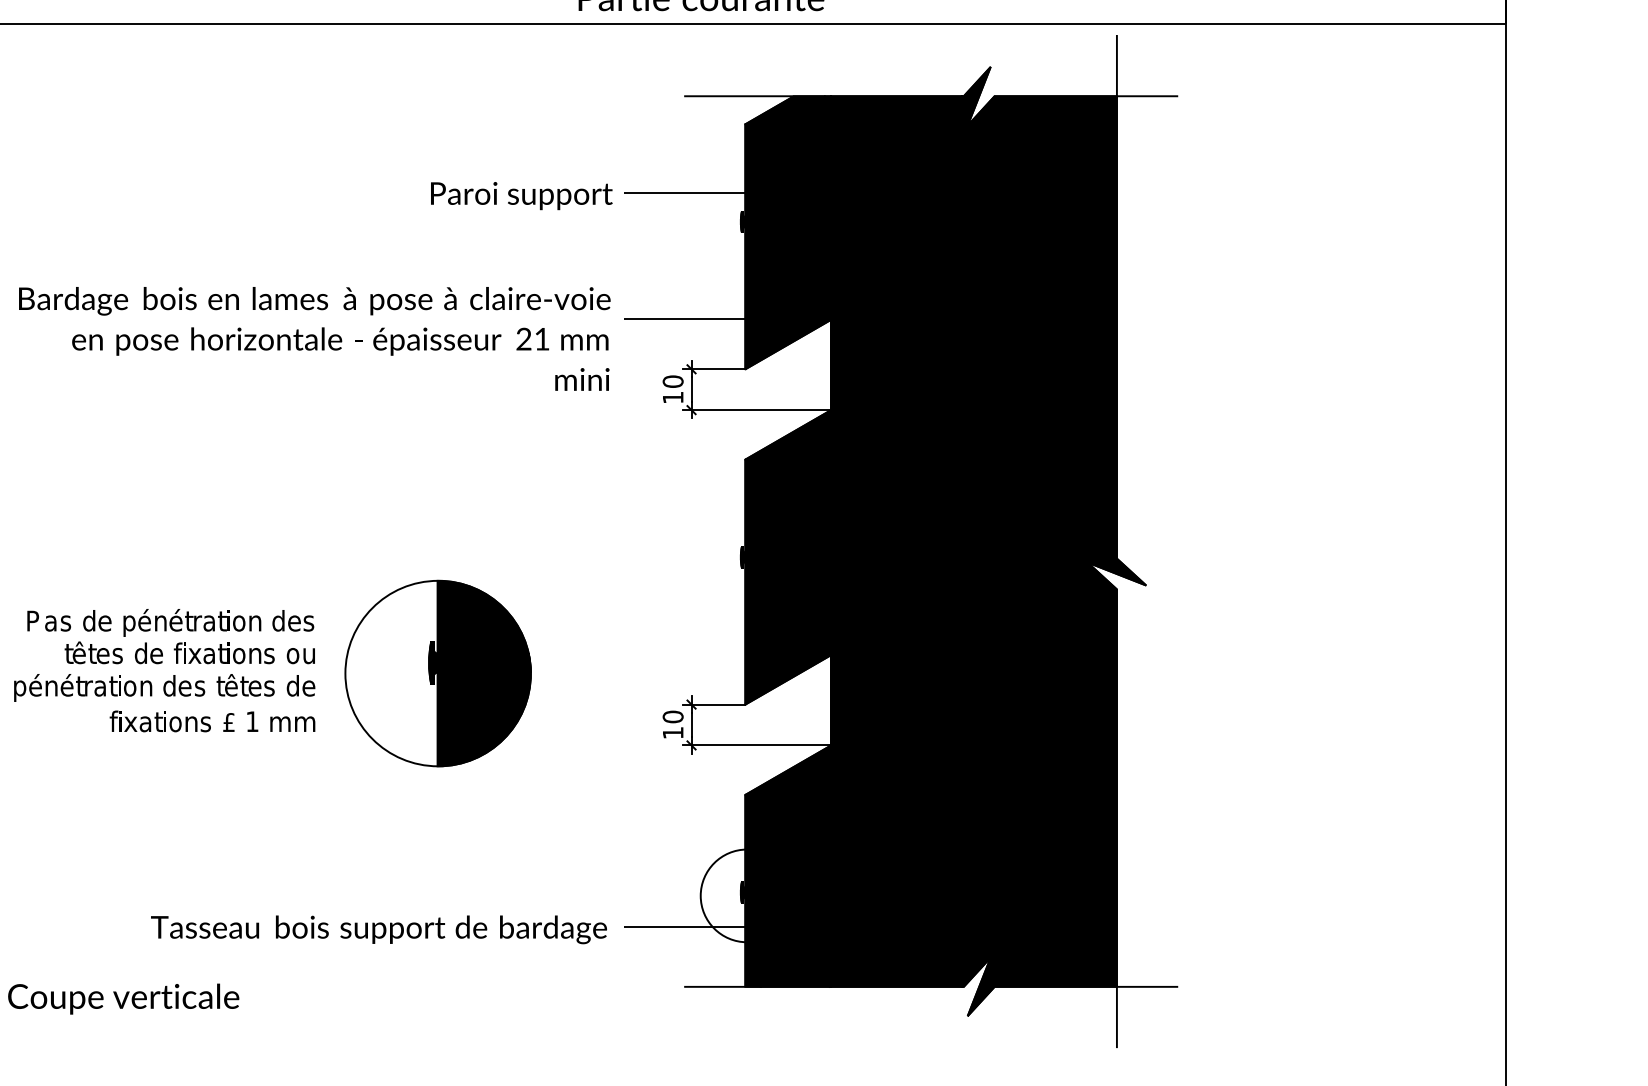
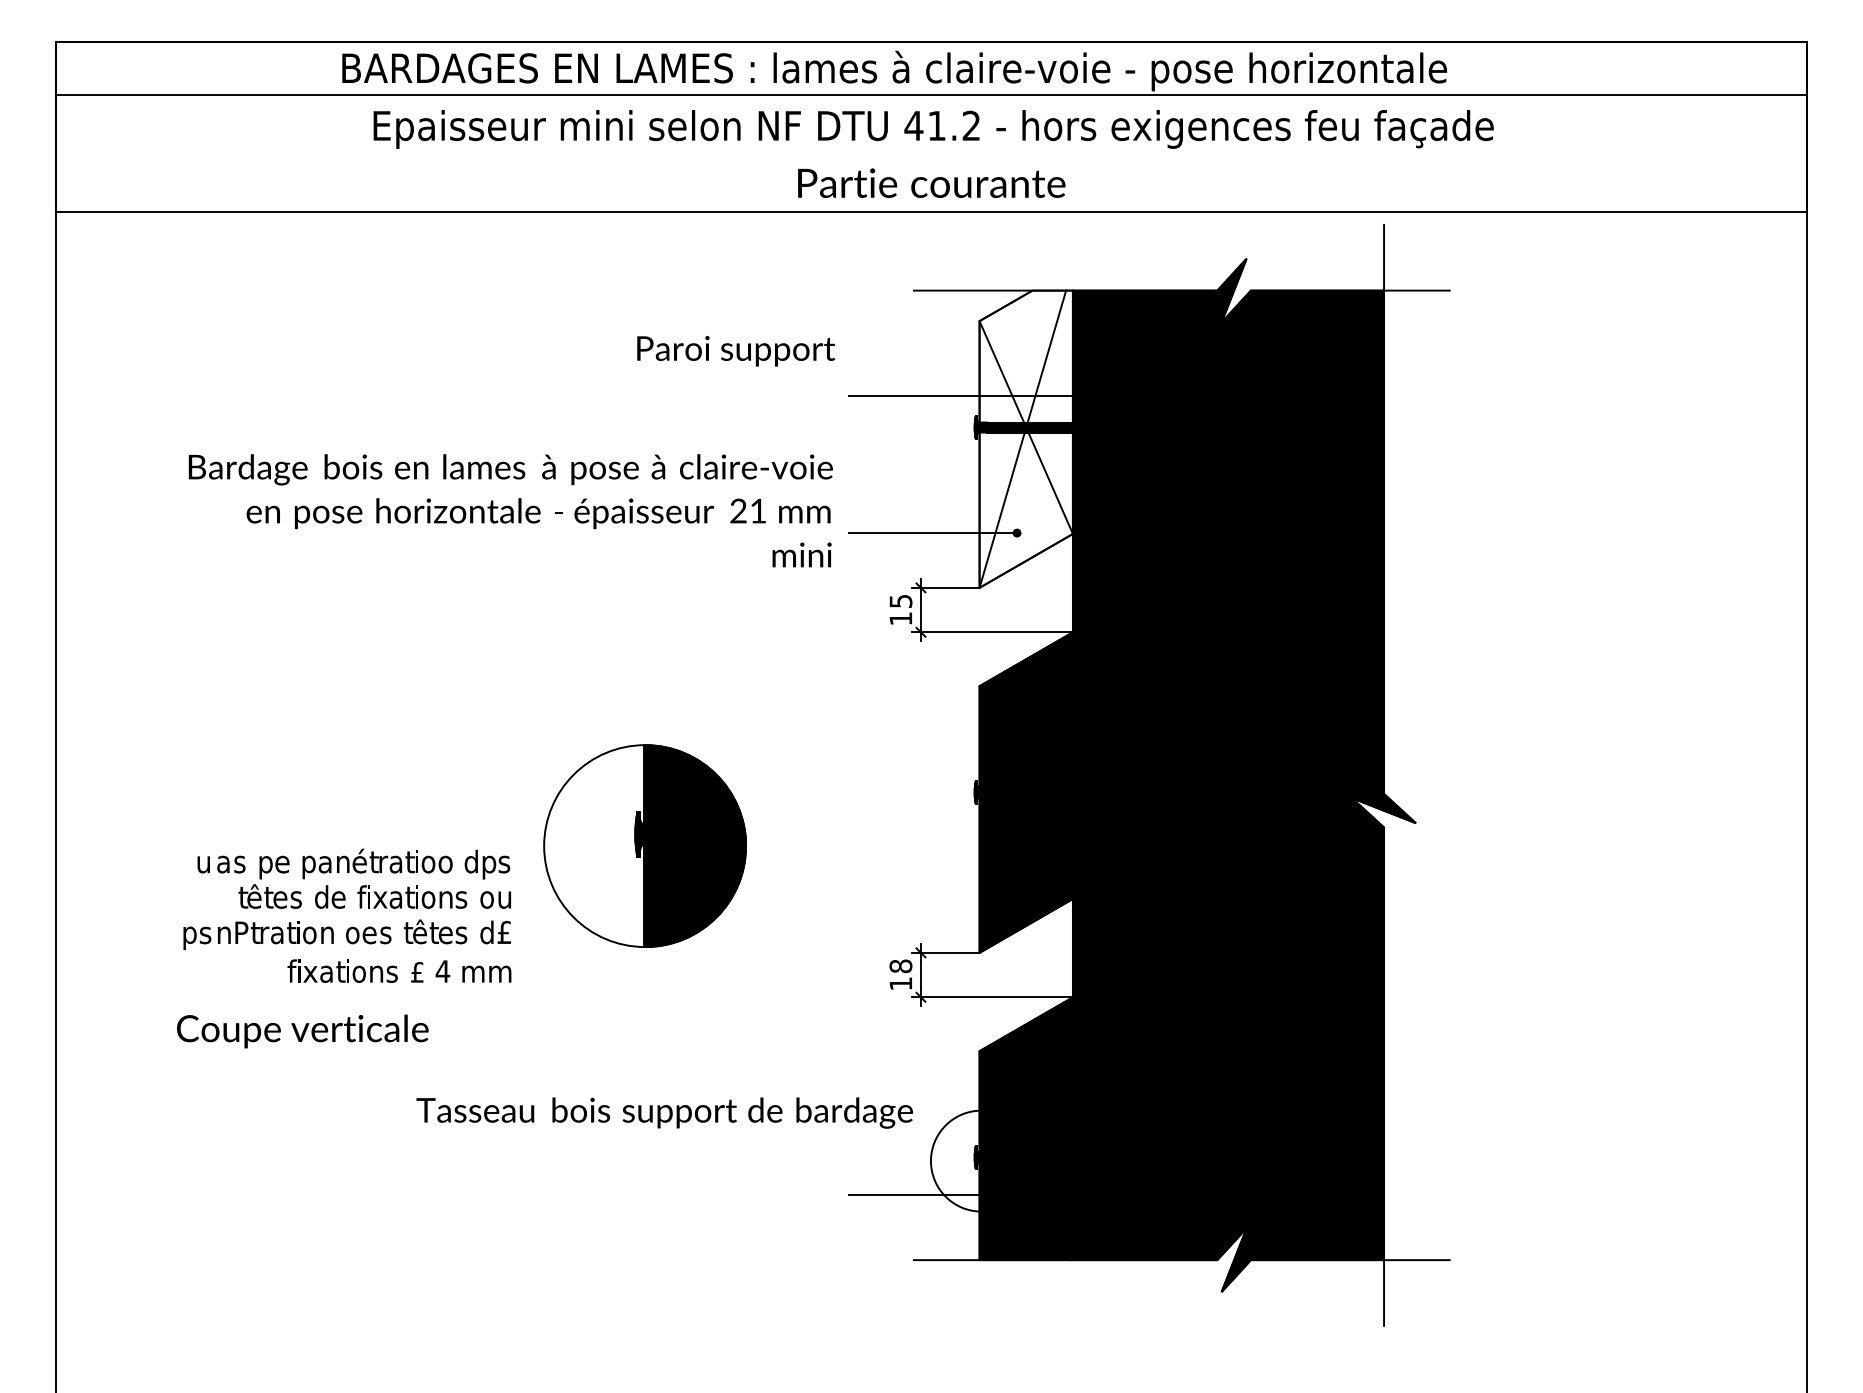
text: (522, 196) -> (736, 351), moved
fill: (787, 232) -> (1025, 438), removed
text: (314, 338) -> (510, 510), moved
text: (672, 381) -> (900, 601), 10 -> 15
text: (144, 619) -> (325, 860), é -> a
text: (32, 620) -> (203, 861), P -> u
text: (89, 623) -> (265, 864), d -> p
text: (254, 623) -> (445, 864), n -> o
text: (294, 626) -> (488, 867), e -> p
part: (437, 673) -> (644, 845), moved
text: (35, 684) -> (206, 931), é -> s
text: (67, 684) -> (241, 931), é -> P
text: (171, 685) -> (354, 932), d -> o
text: (308, 685) -> (504, 932), e -> £
text: (672, 717) -> (900, 966), 10 -> 18
text: (252, 721) -> (442, 971), 1 -> 4
text: (378, 929) -> (664, 1112), moved
text: (123, 999) -> (302, 1031), moved

